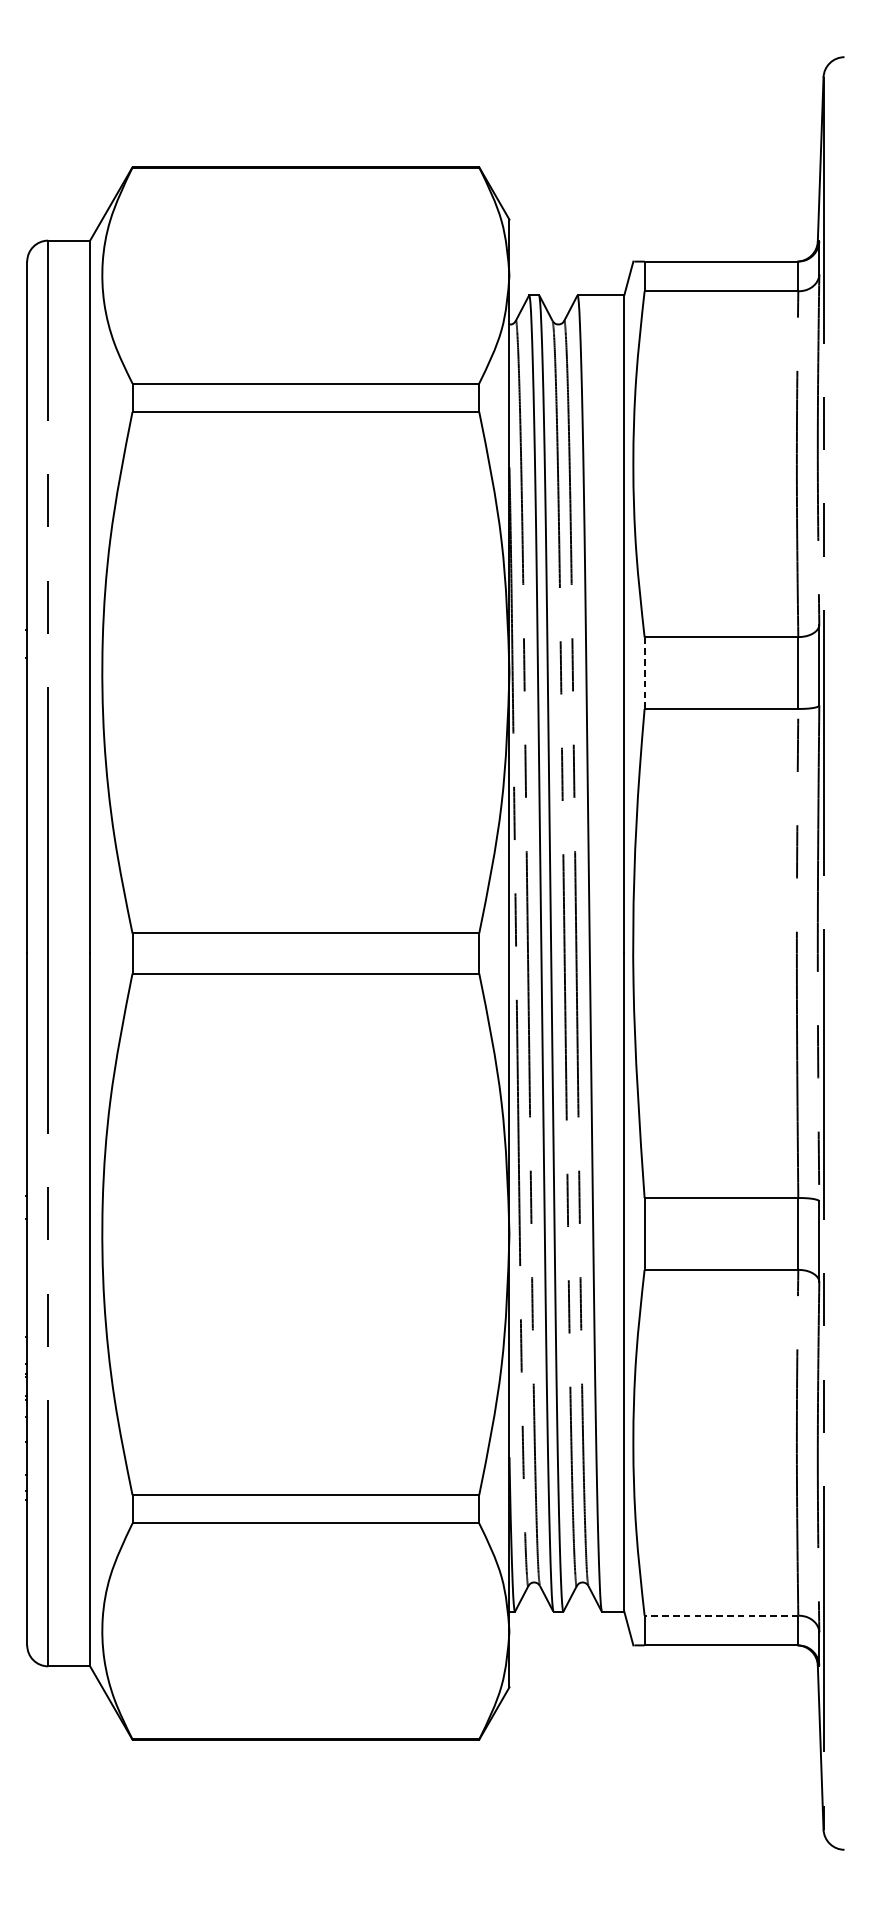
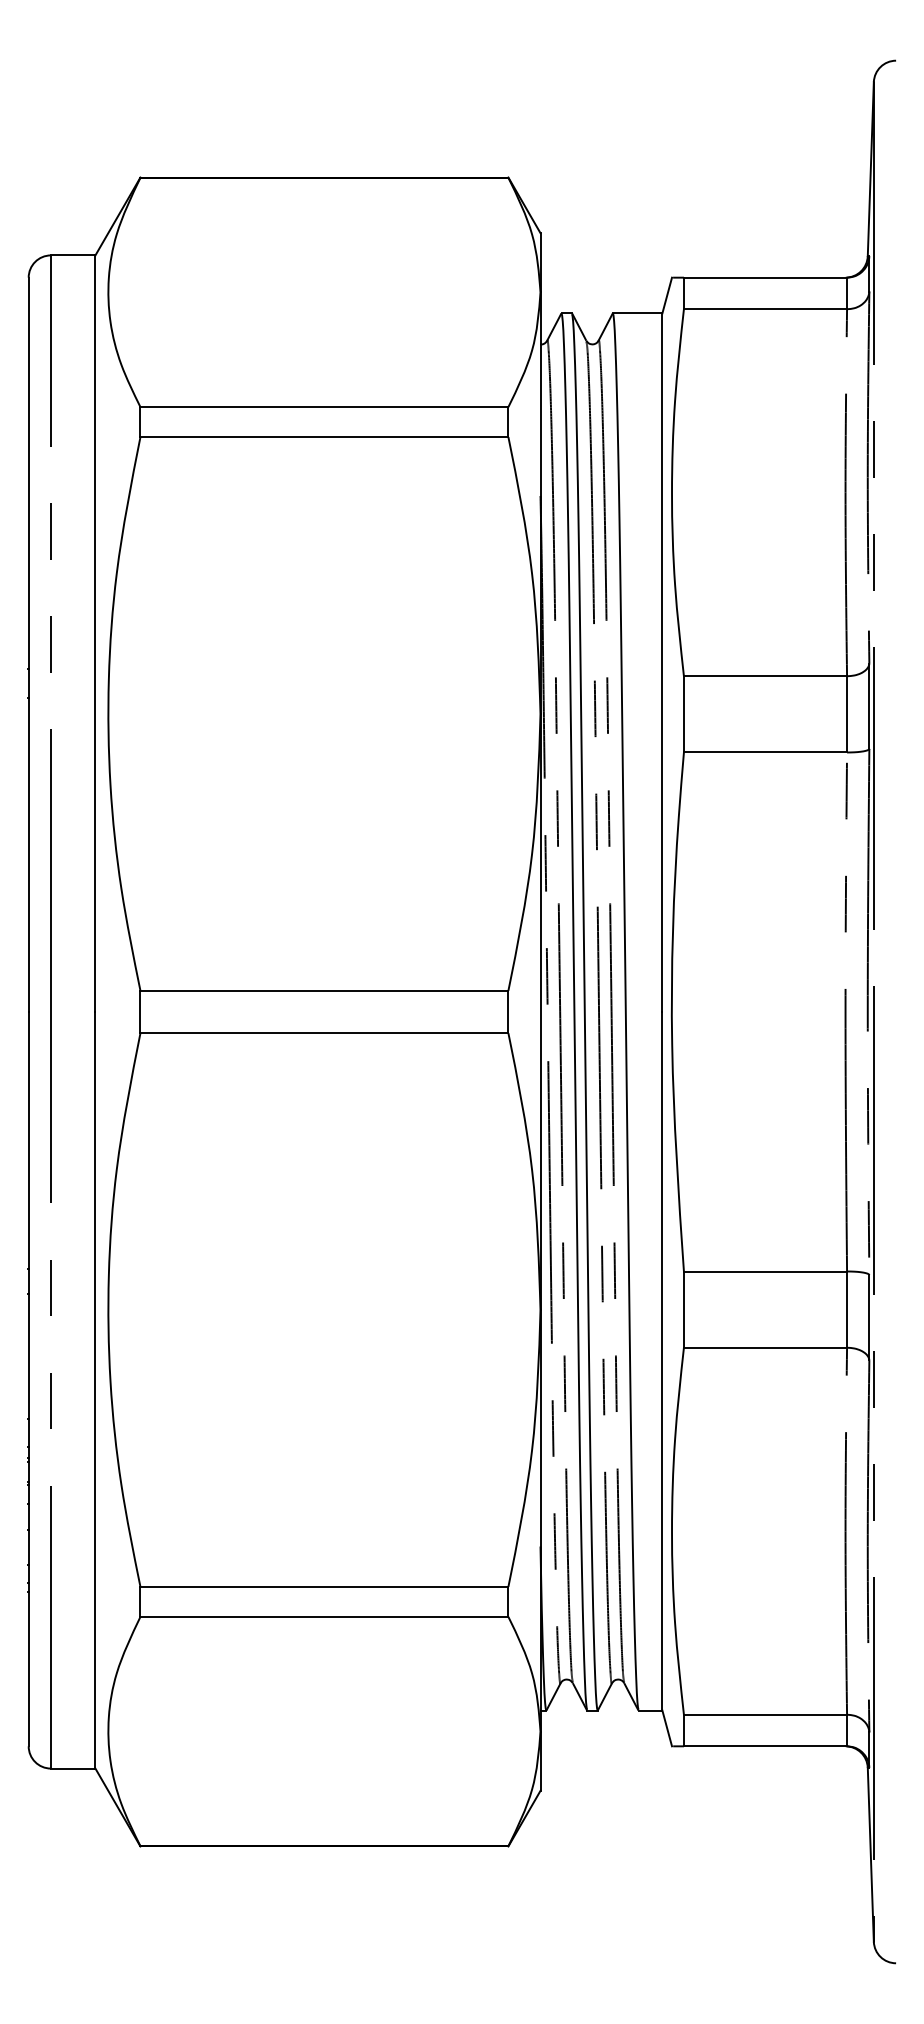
line: (644, 672) -> (683, 713), dashed -> solid
line: (721, 1615) -> (765, 1714), dashed -> solid

